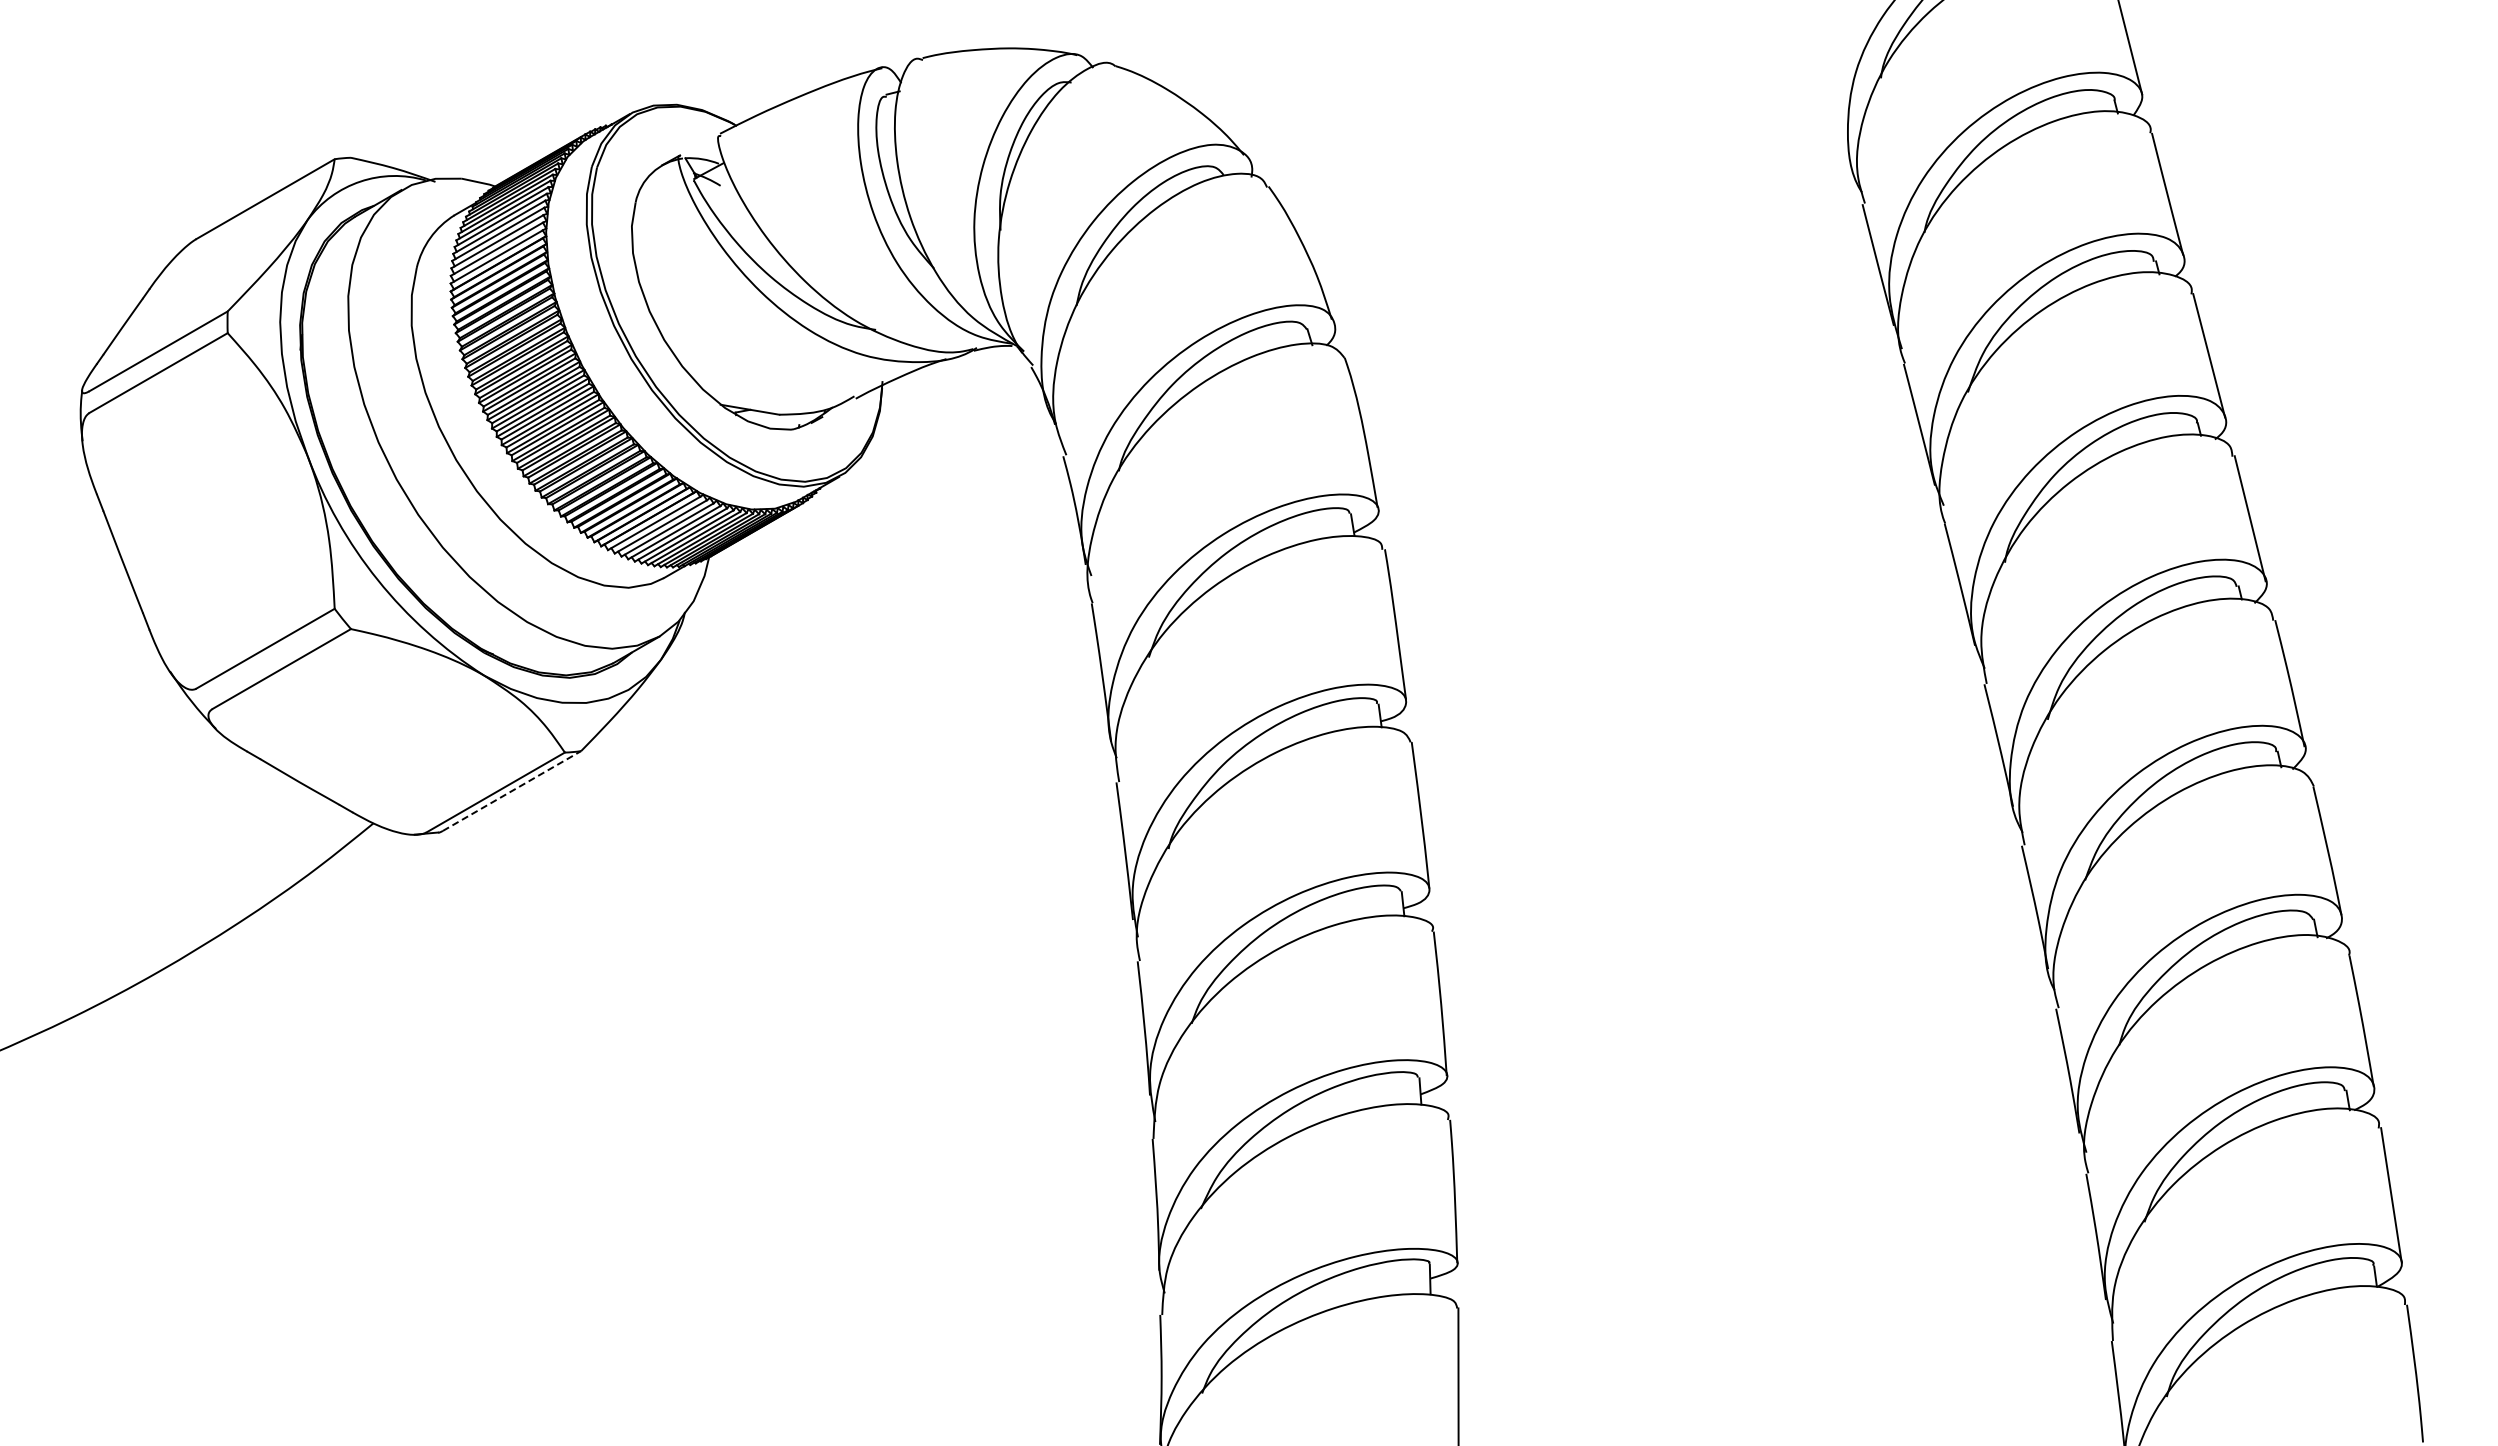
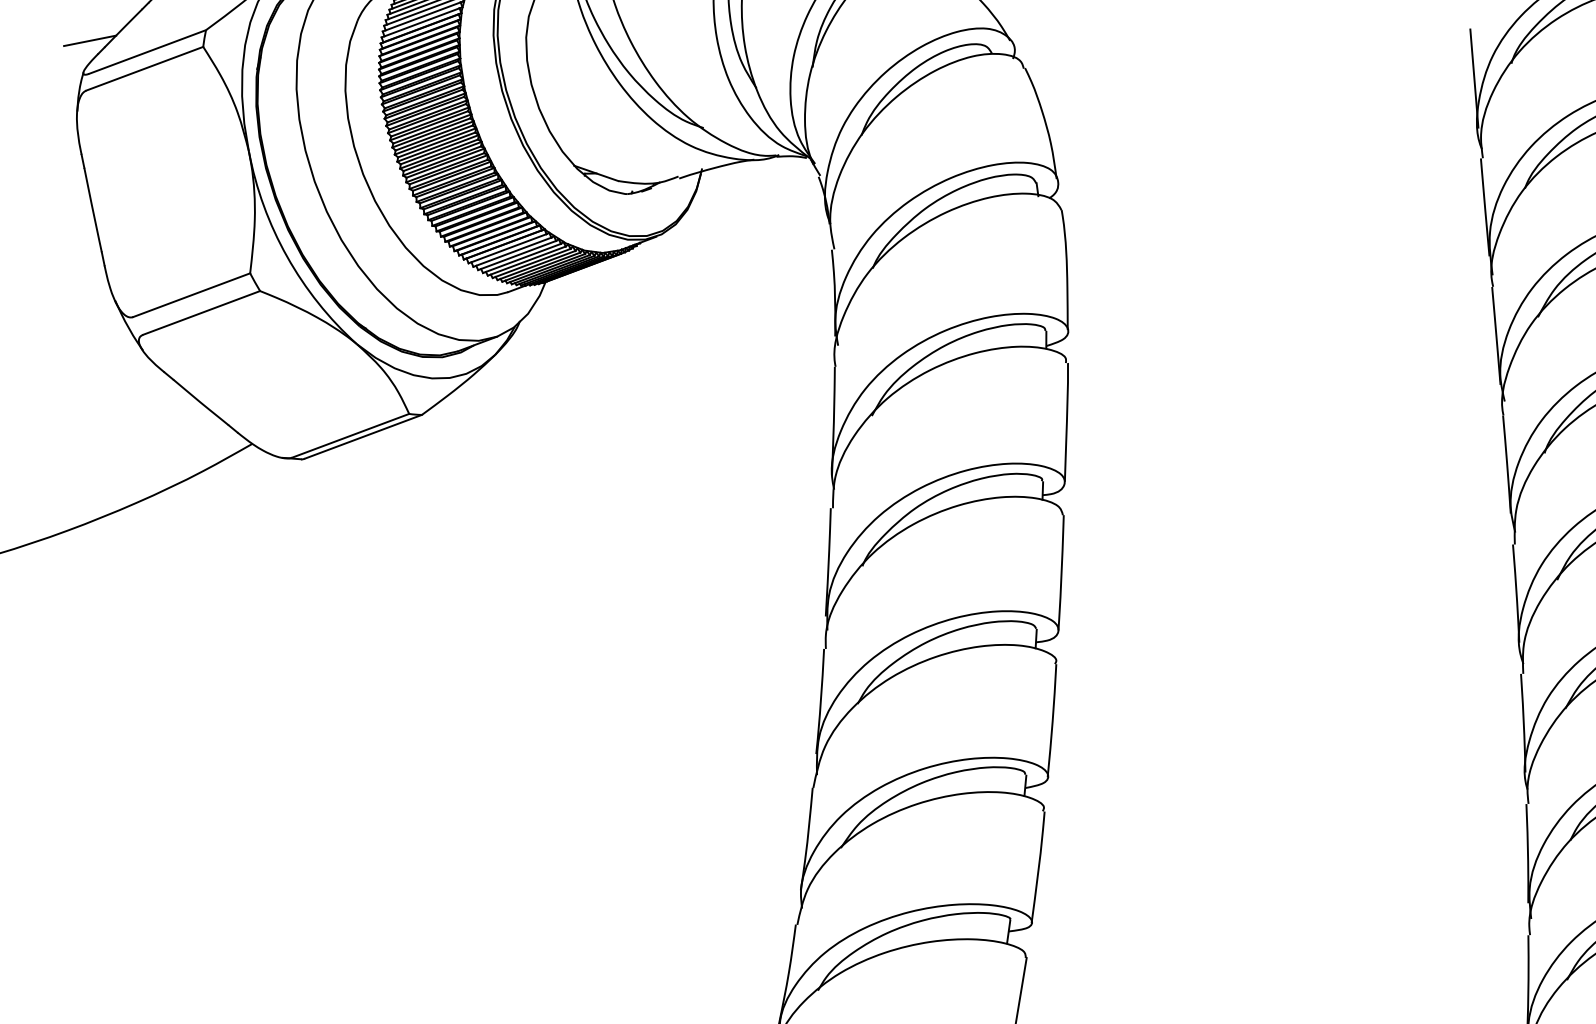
line: (1836, 104) -> (1473, 78), added
line: (83, 349) -> (89, 40), added
line: (512, 791) -> (363, 437), dashed -> solid

